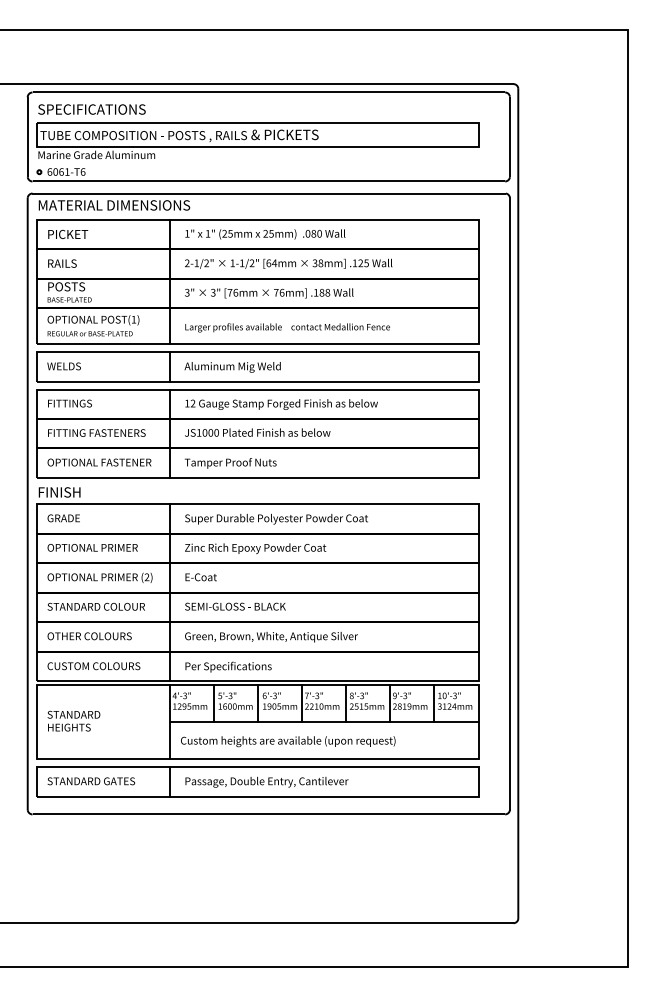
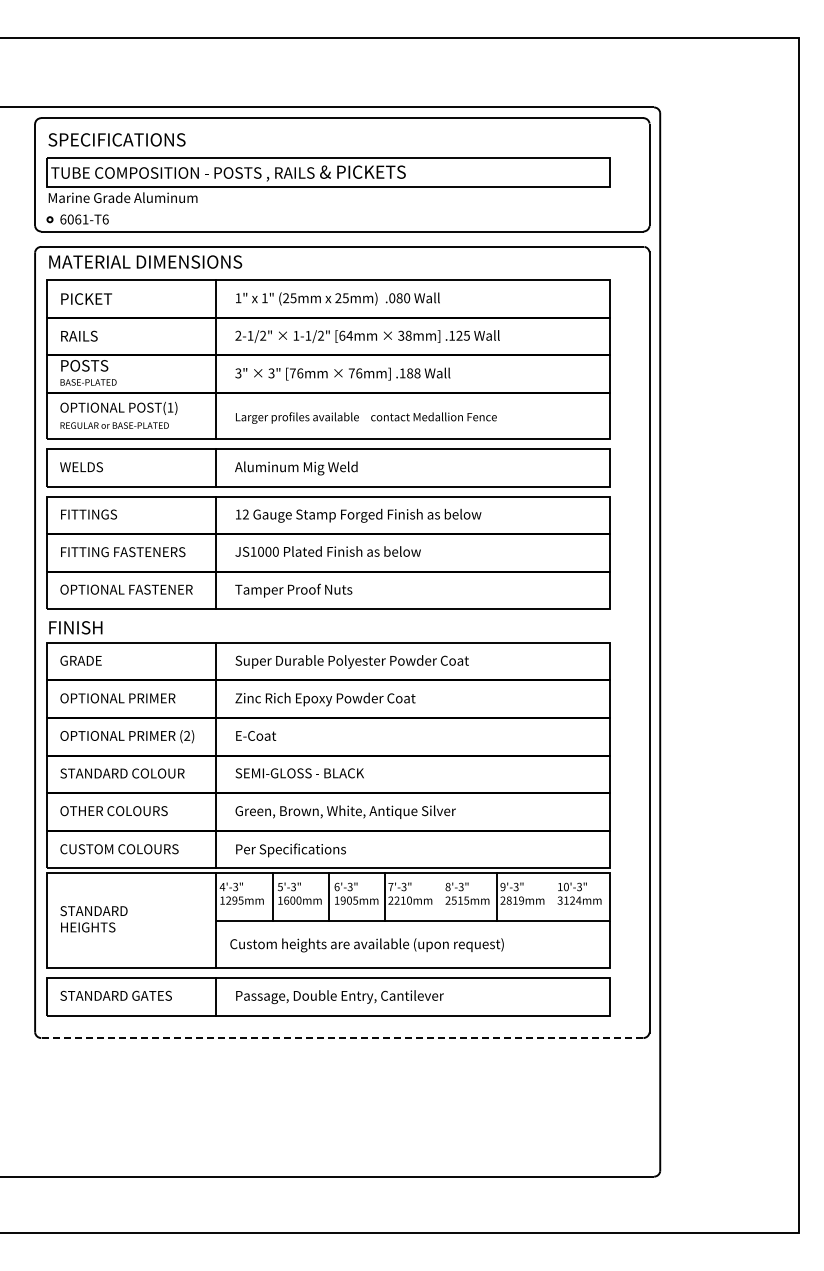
line: (345, 703) -> (440, 896), removed
line: (433, 703) -> (552, 896), removed
line: (268, 814) -> (341, 1038), solid -> dashed

